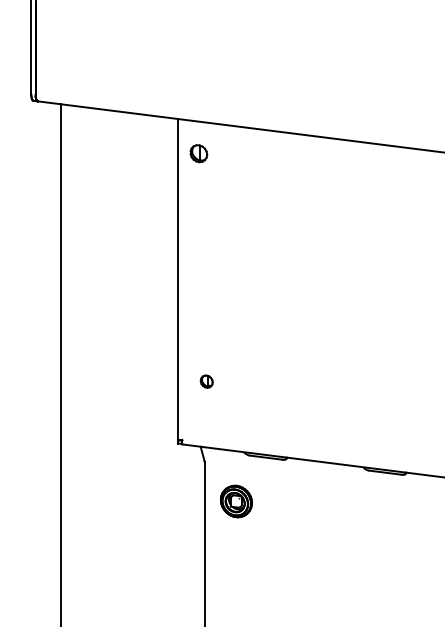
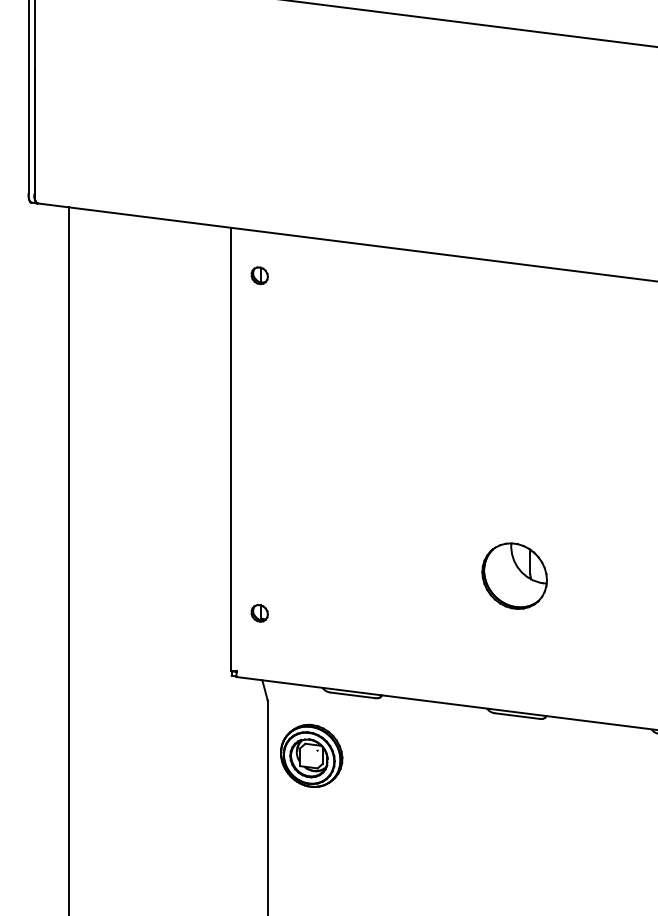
part: (198, 153) -> (259, 275), size x0.71
part: (383, 370) -> (514, 575), added
part: (206, 381) -> (259, 613), moved
part: (236, 501) -> (311, 755), size x1.43

